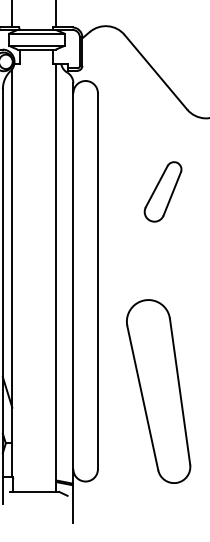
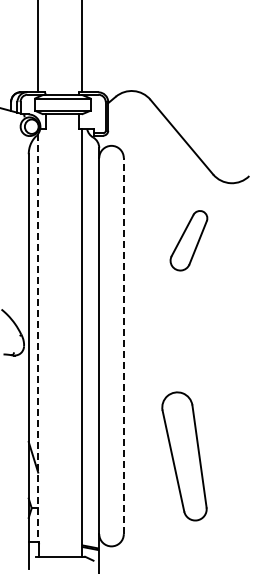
part: (162, 191) -> (188, 240), moved
line: (12, 273) -> (38, 338), solid -> dashed
line: (97, 281) -> (123, 346), solid -> dashed
part: (158, 391) -> (184, 456), size x0.7

